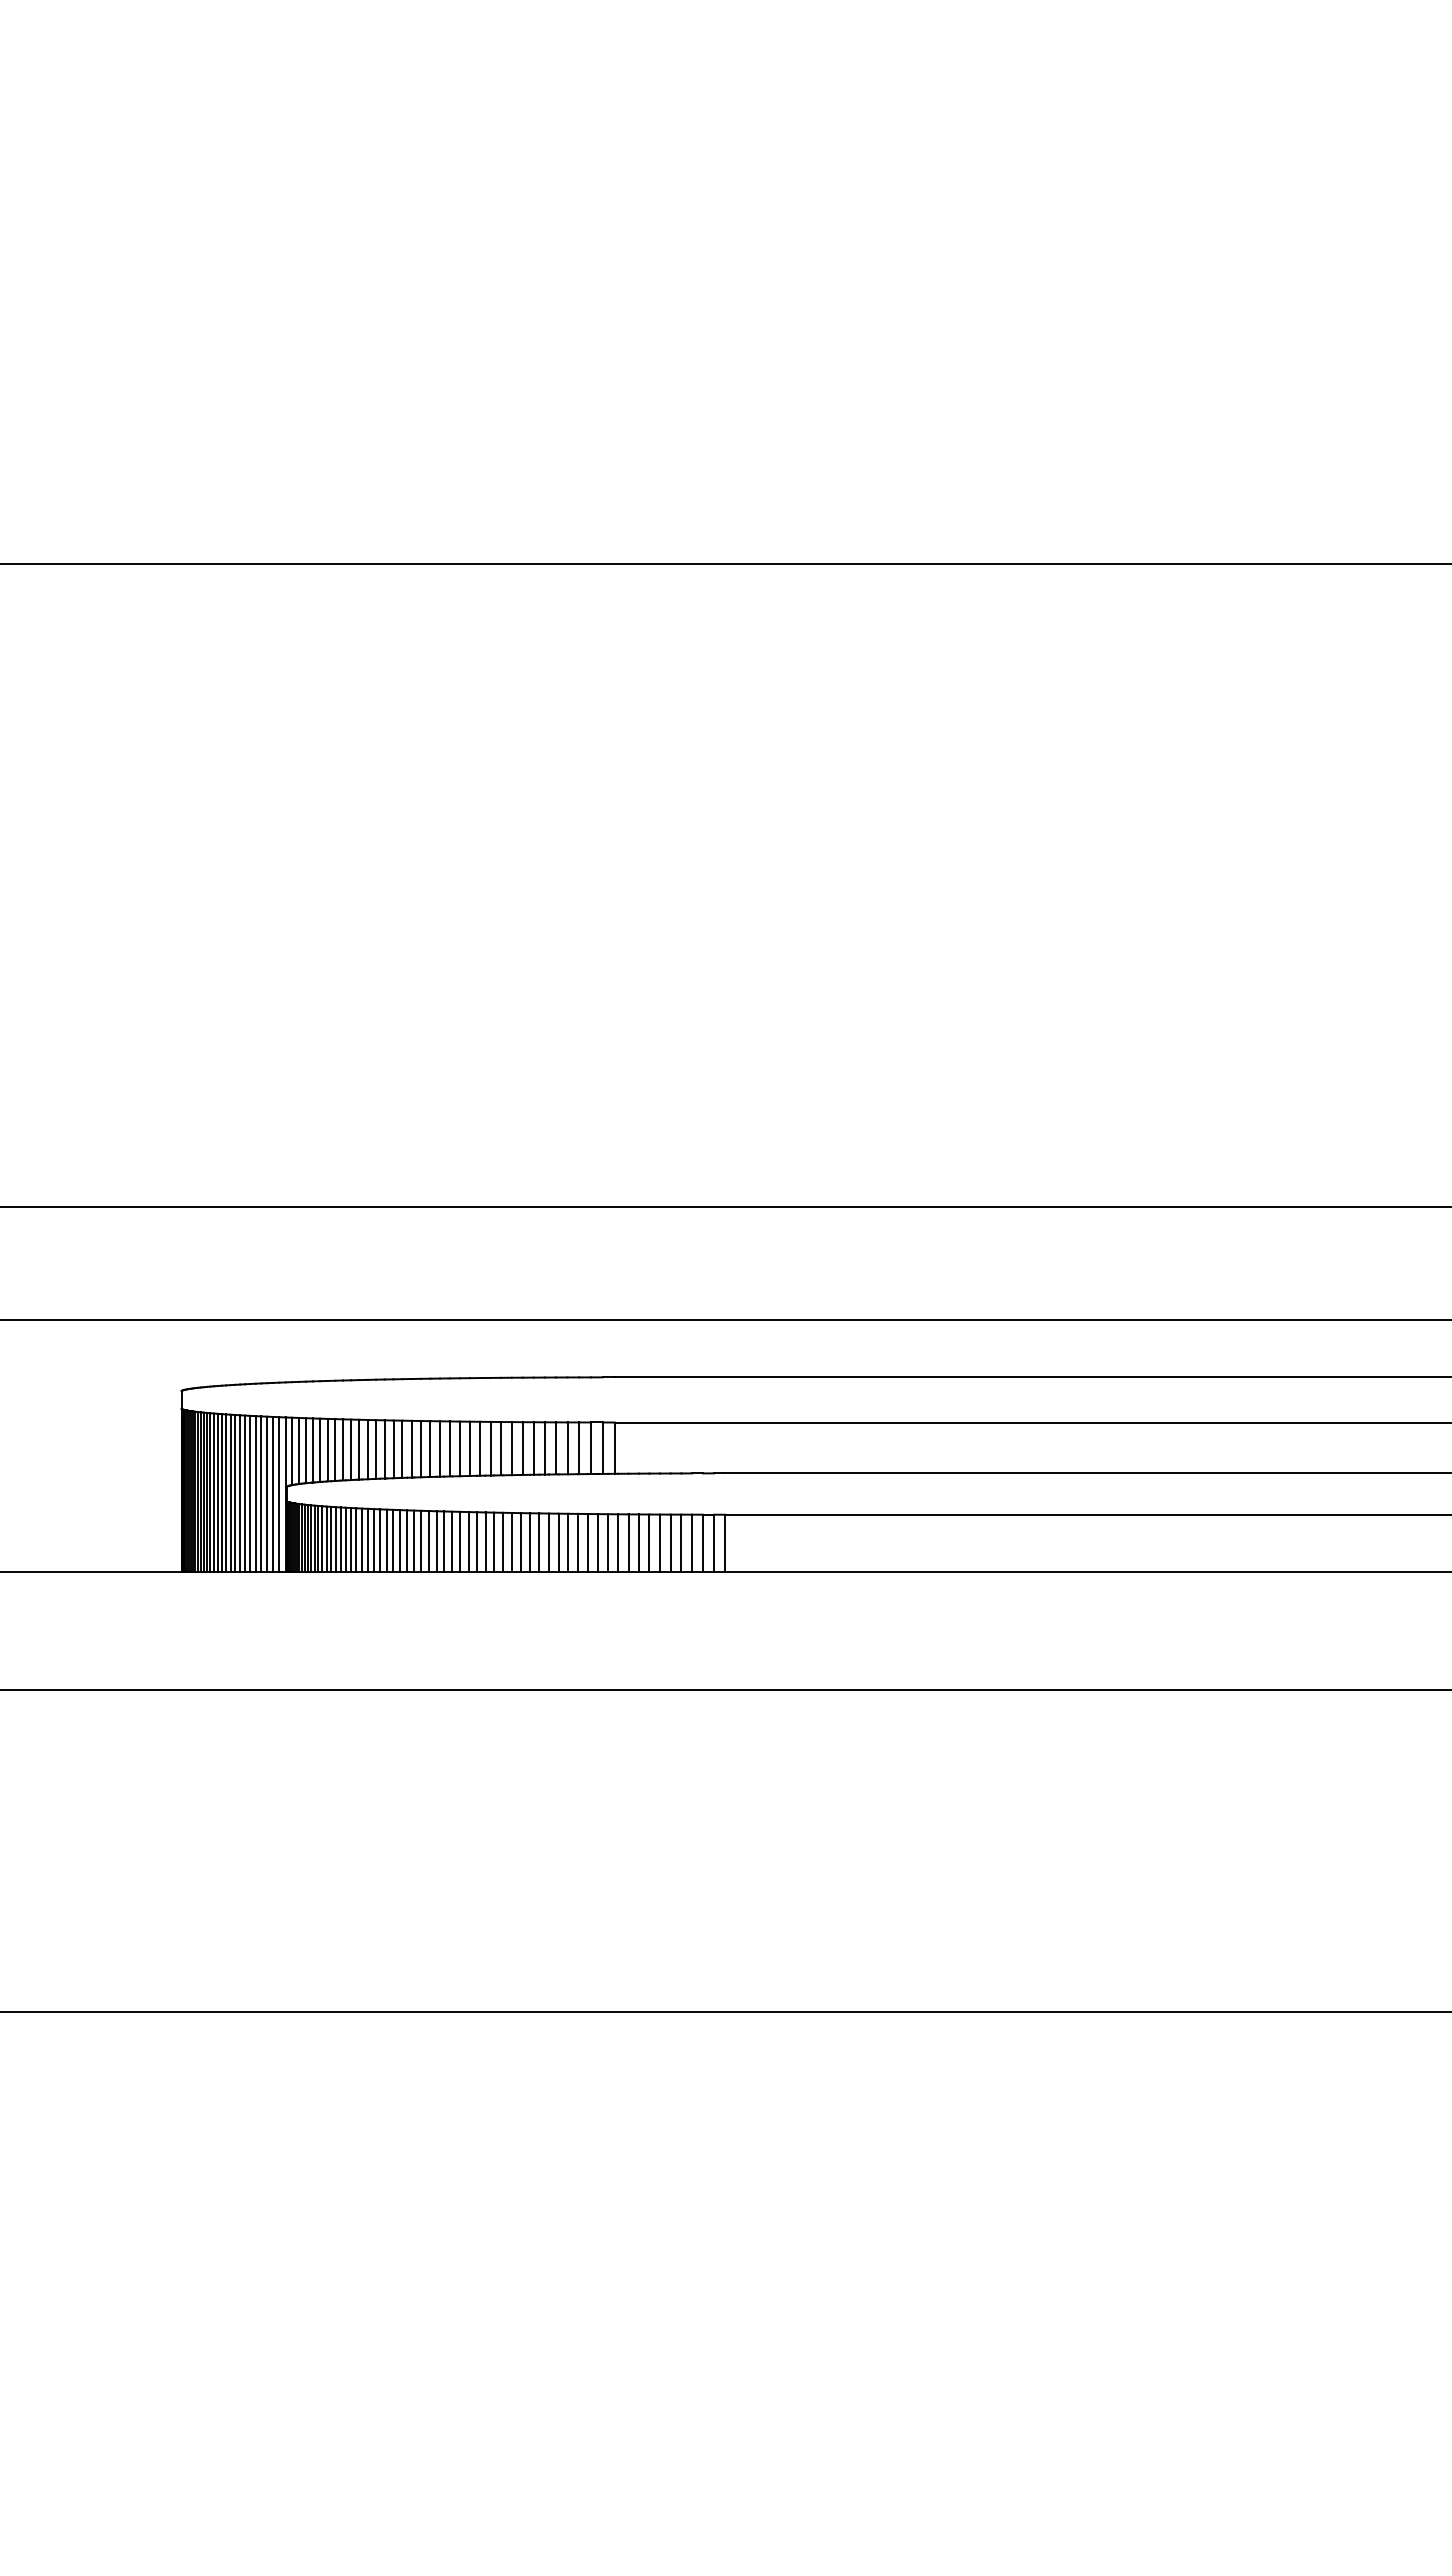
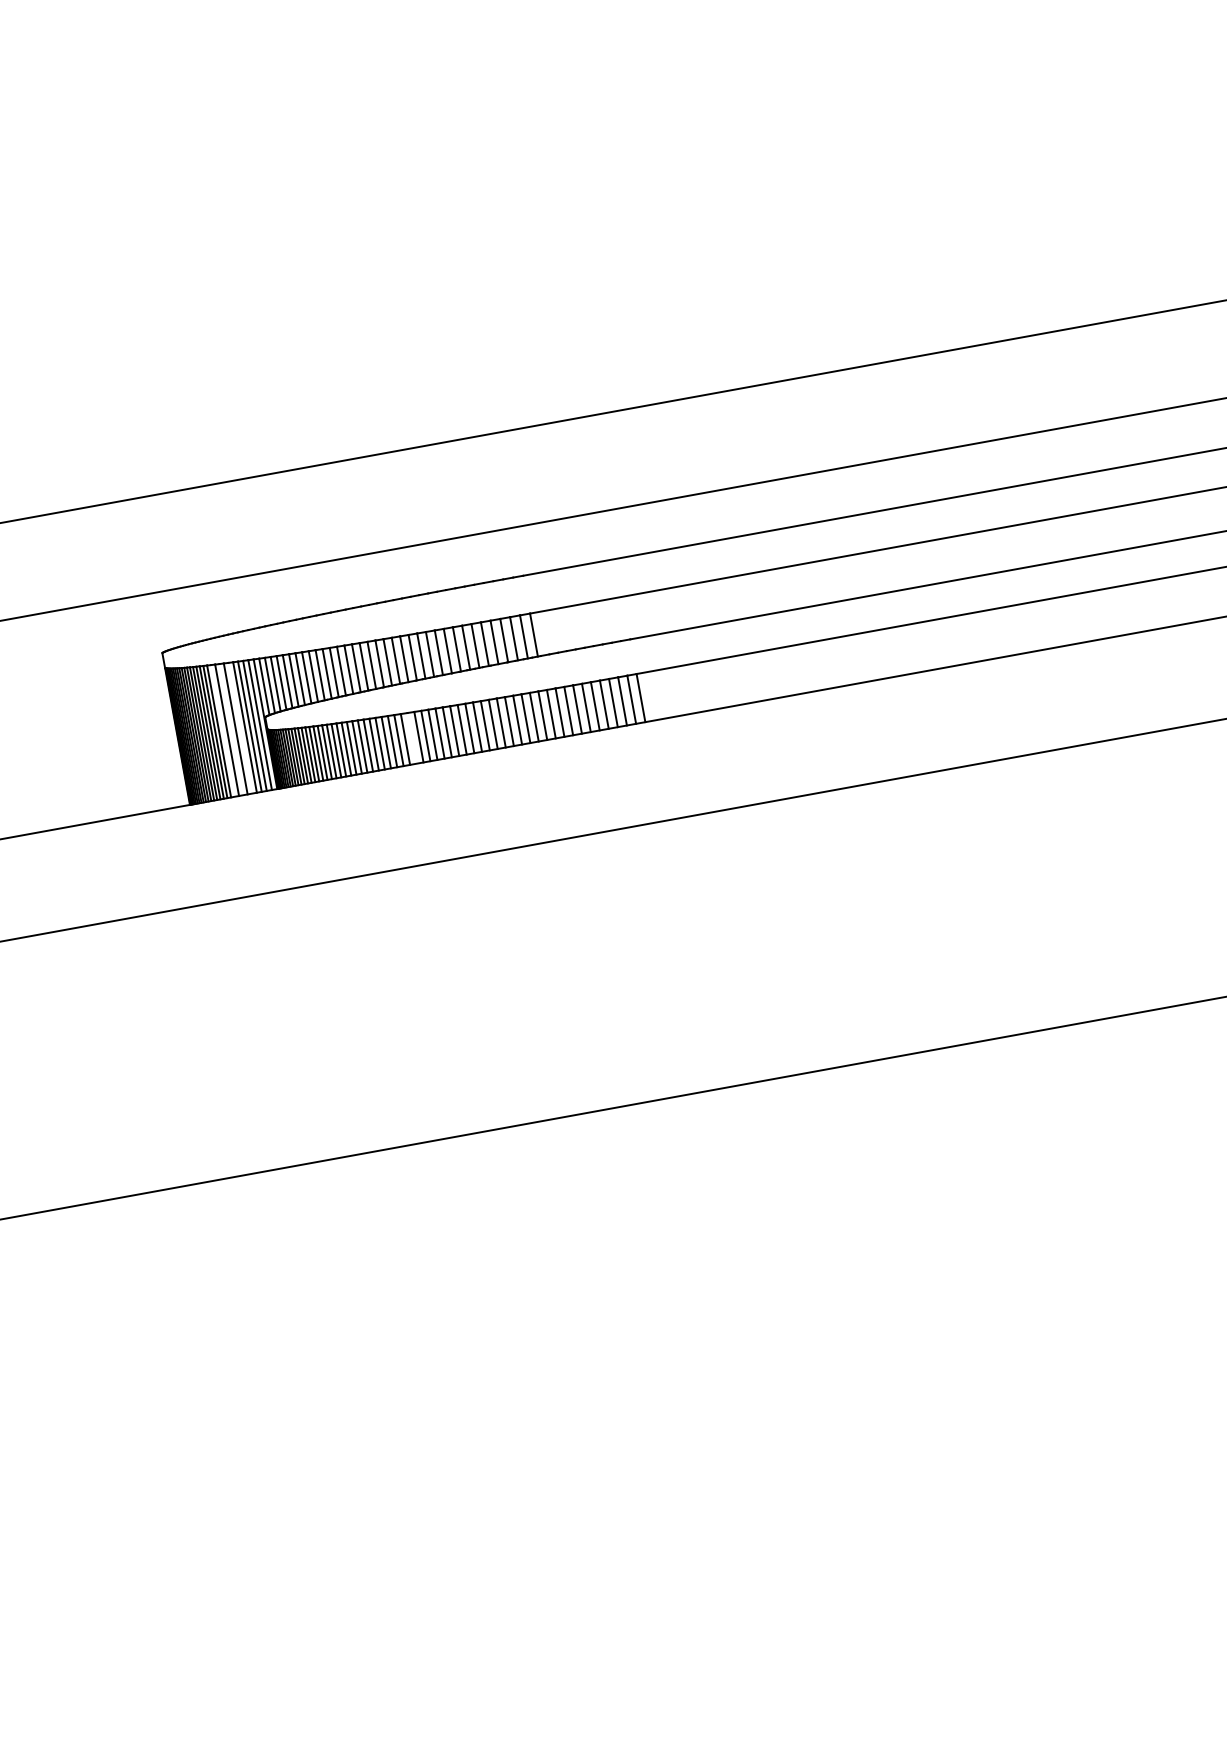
line: (235, 1493) -> (223, 730), removed
line: (245, 1493) -> (231, 729), removed
line: (255, 1494) -> (240, 728), removed
line: (452, 1541) -> (412, 737), removed

